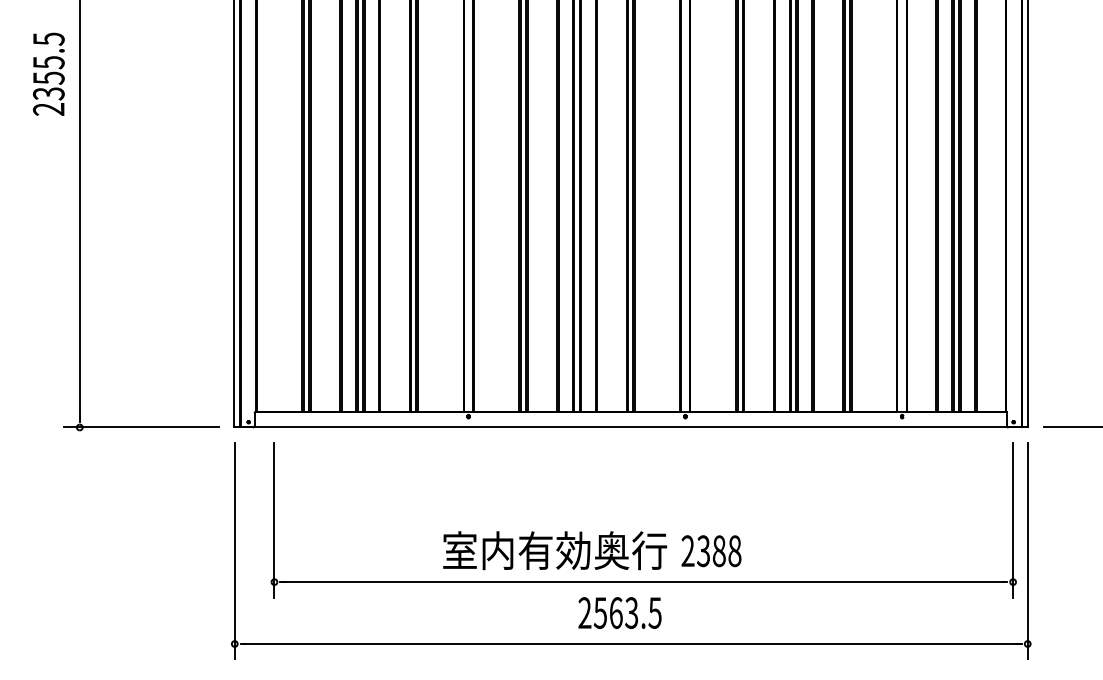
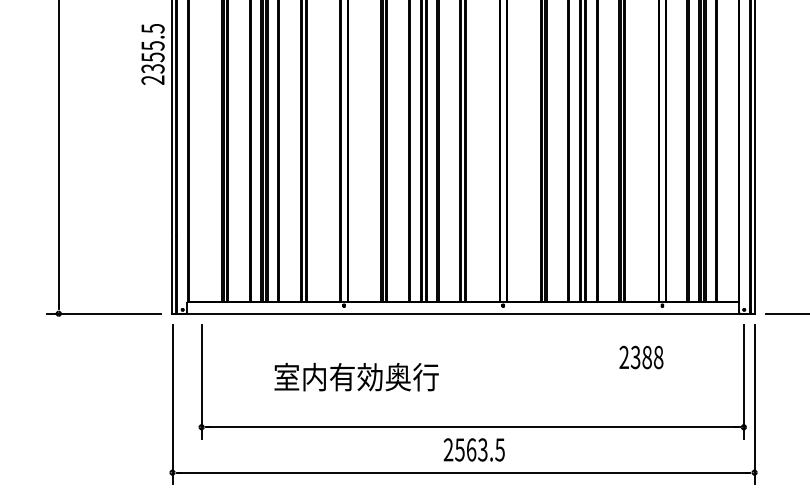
text: (48, 74) -> (152, 54), moved
text: (554, 549) -> (356, 376), moved
text: (711, 551) -> (641, 357), moved
text: (618, 612) -> (473, 449), moved

